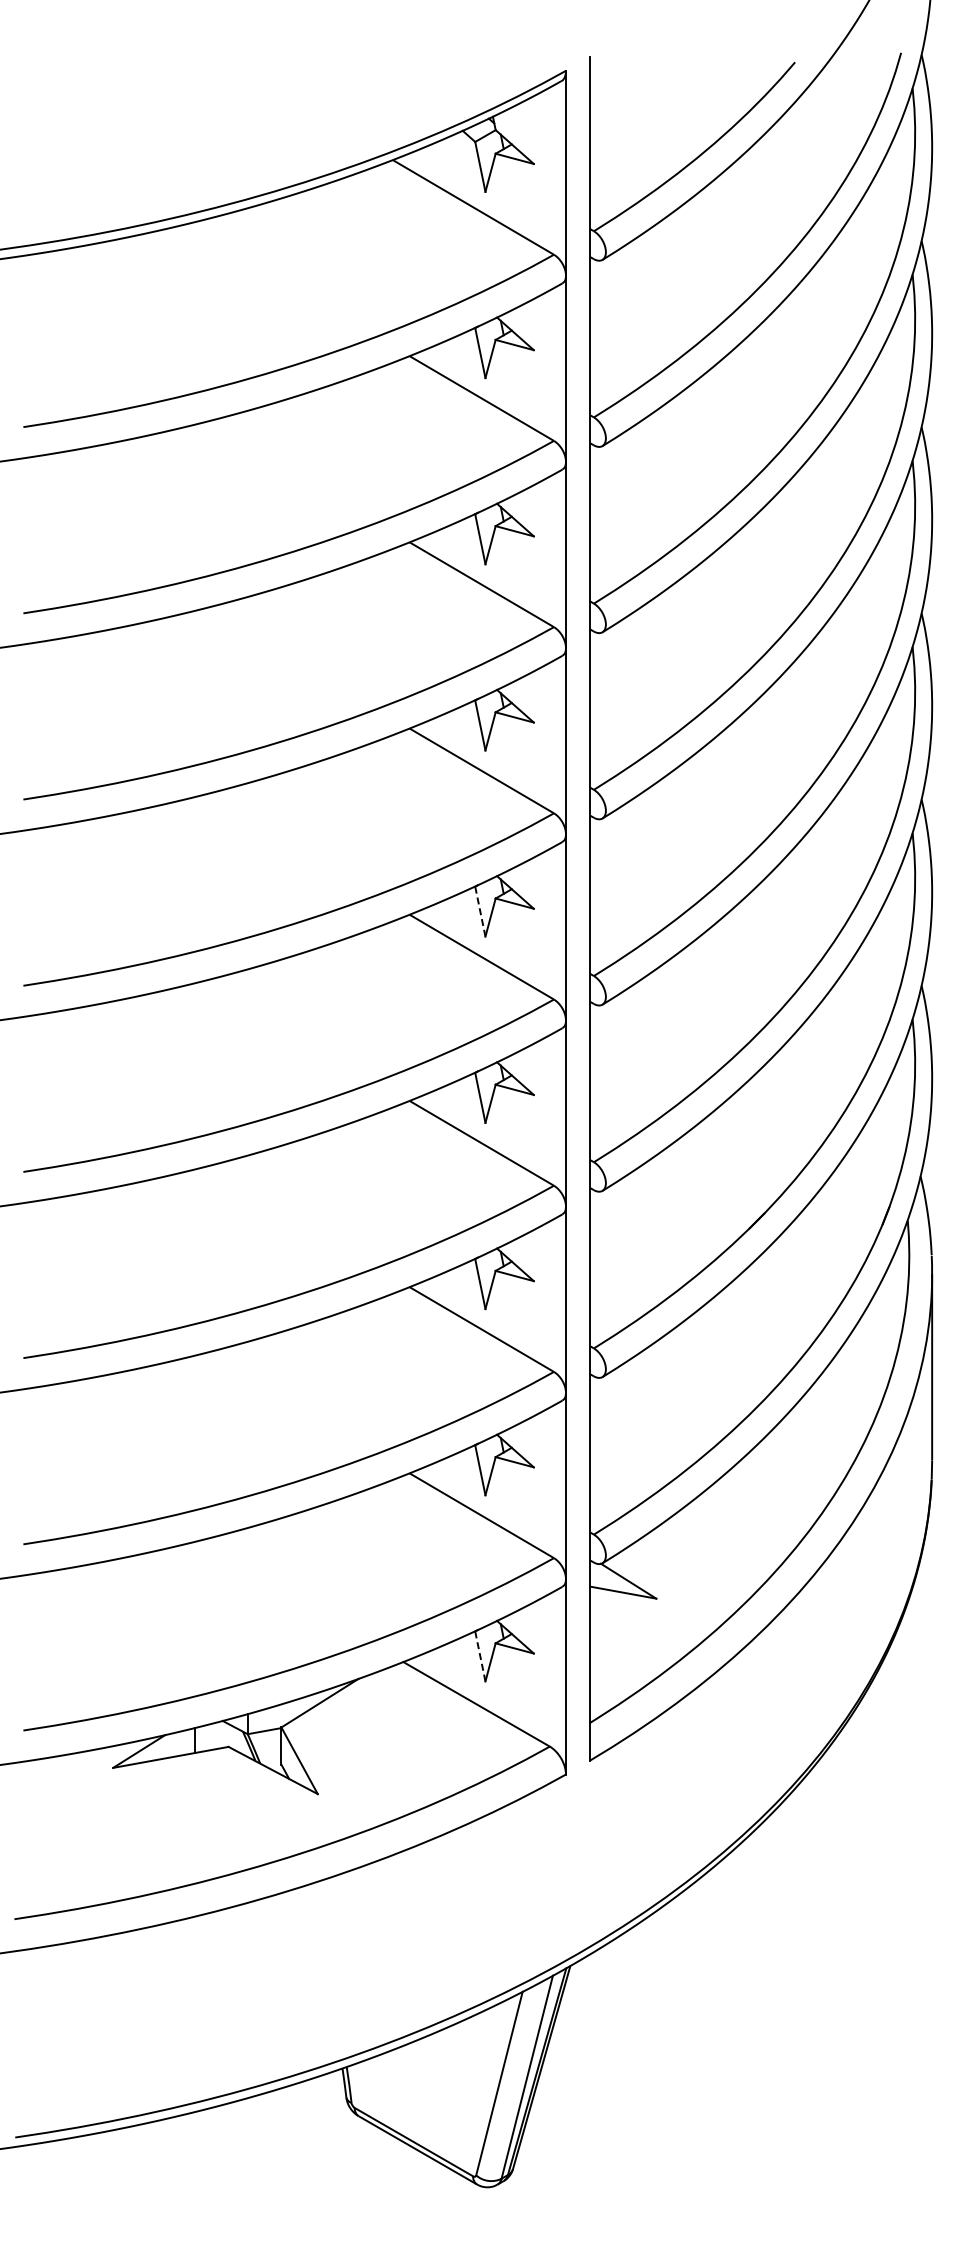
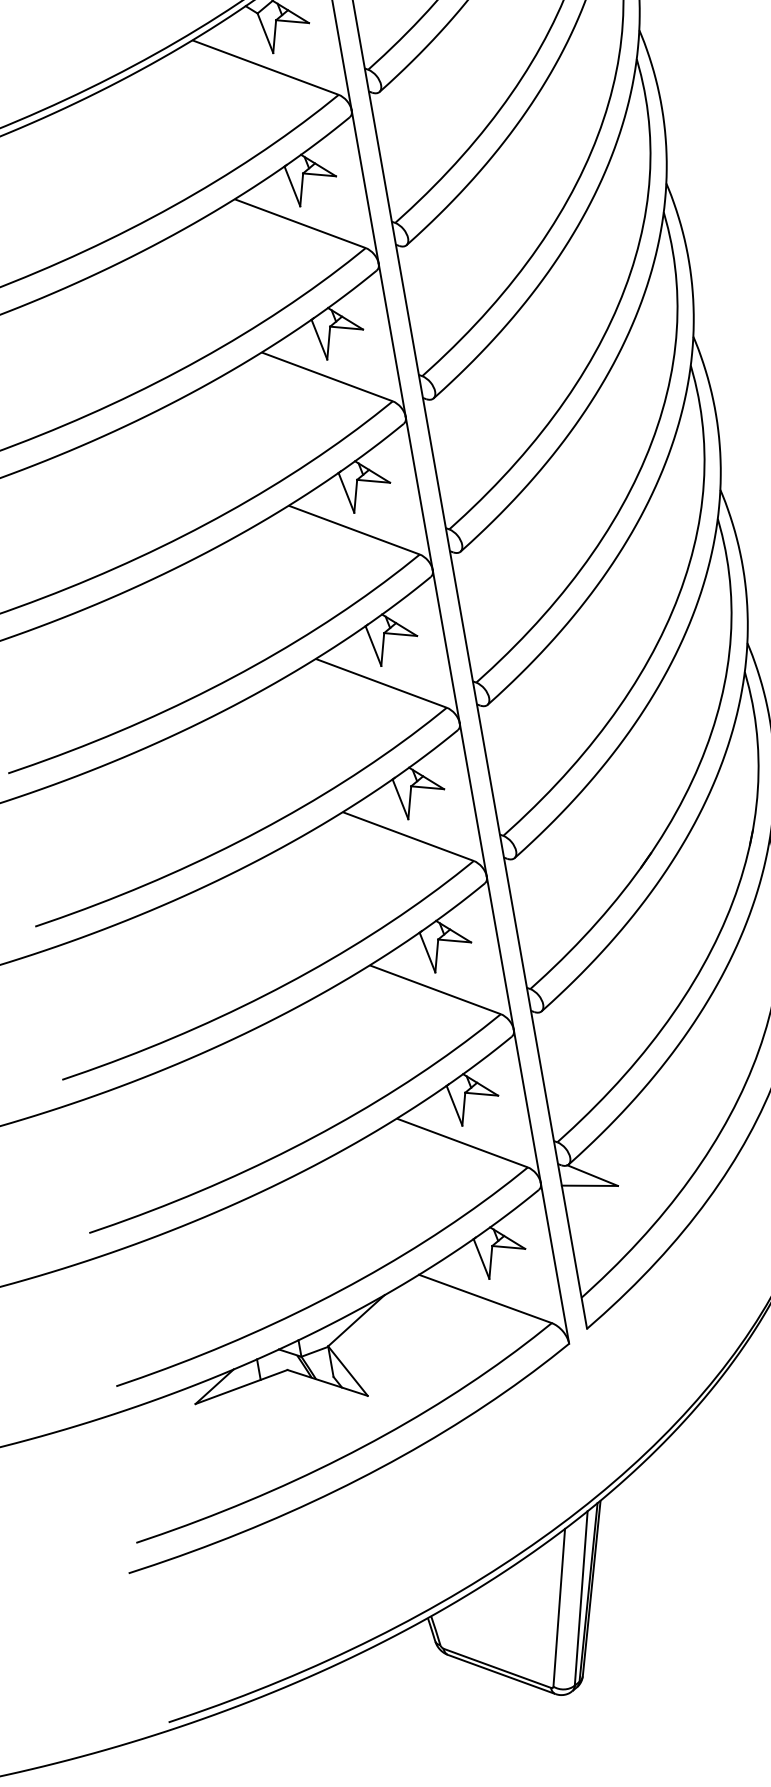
line: (480, 912) -> (373, 646), dashed -> solid
line: (480, 1656) -> (481, 1259), dashed -> solid

